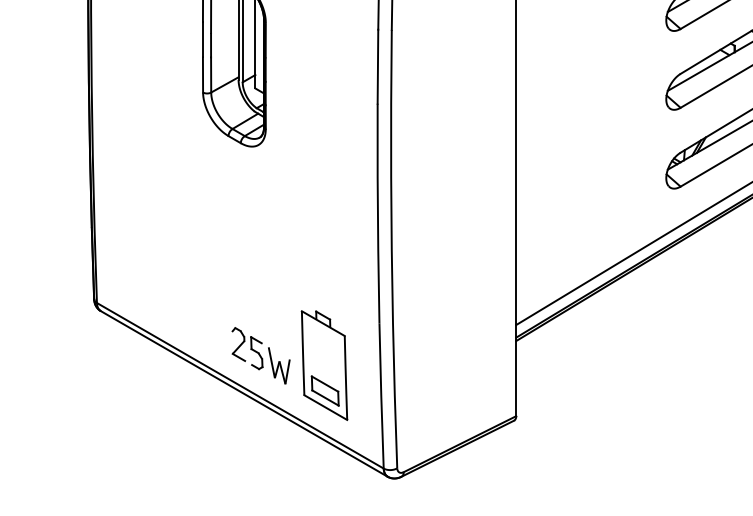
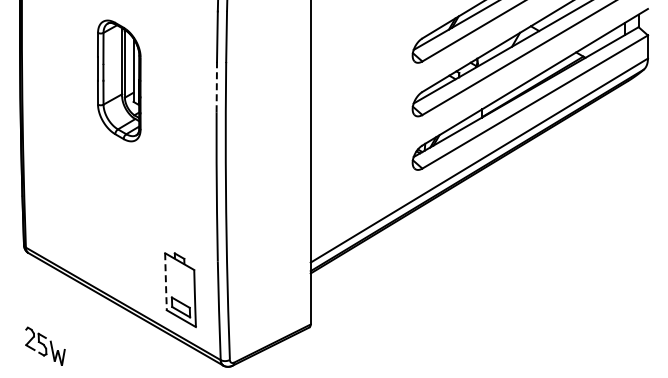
line: (377, 65) -> (216, 86), solid -> dashed
part: (261, 354) -> (45, 345), moved
line: (302, 354) -> (165, 282), solid -> dashed

